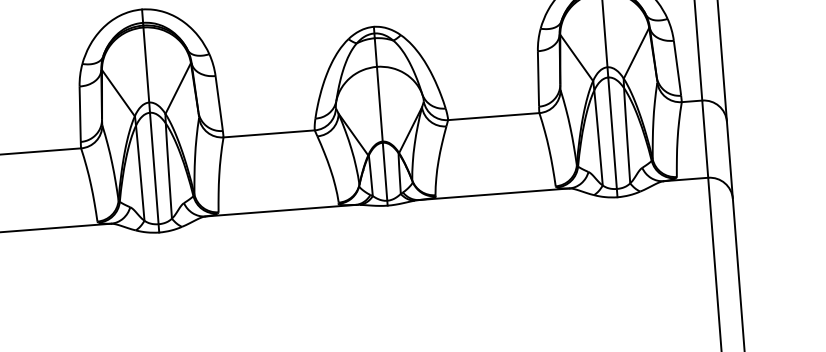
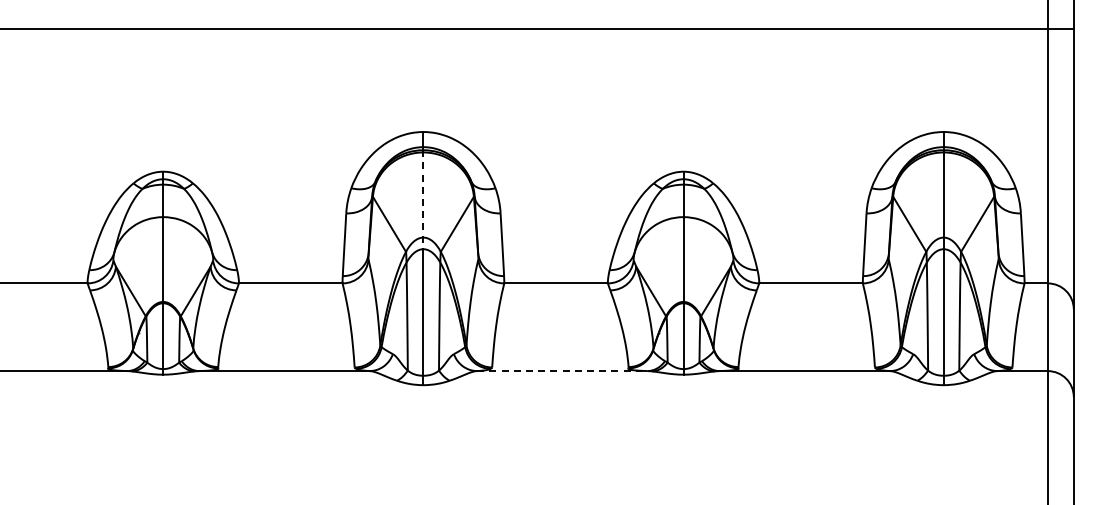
line: (146, 68) -> (423, 199), solid -> dashed
line: (280, 211) -> (562, 371), solid -> dashed

